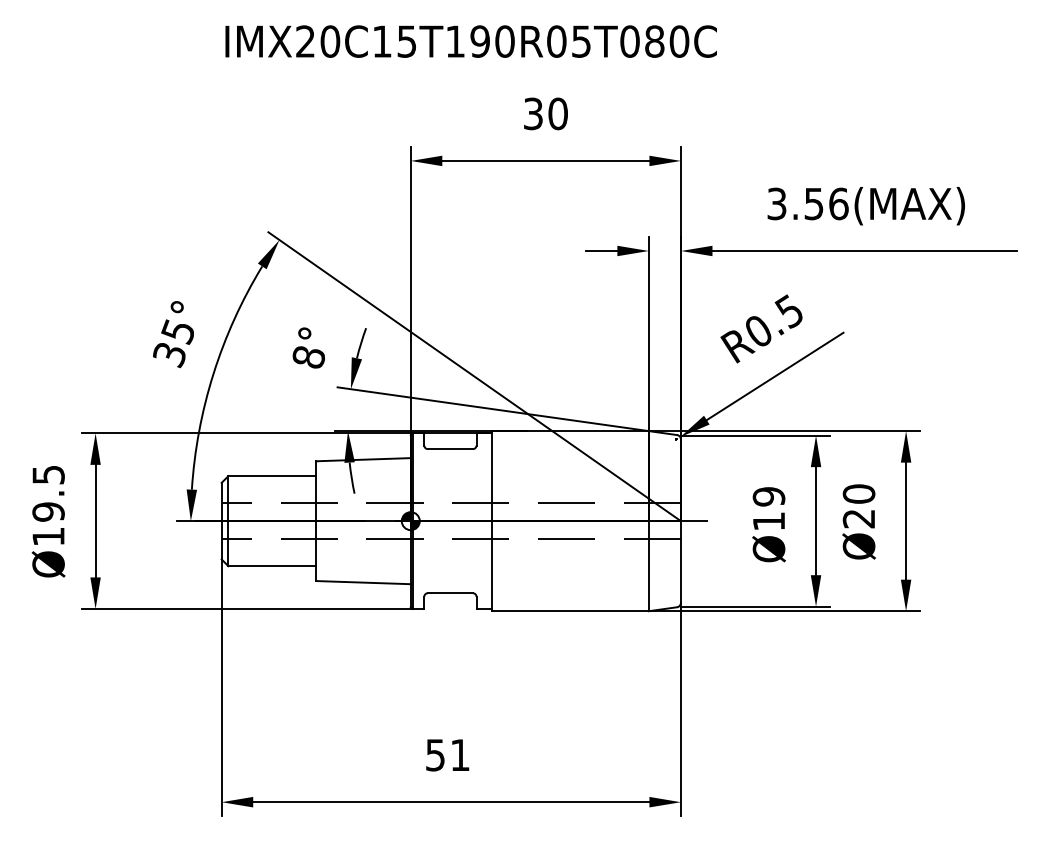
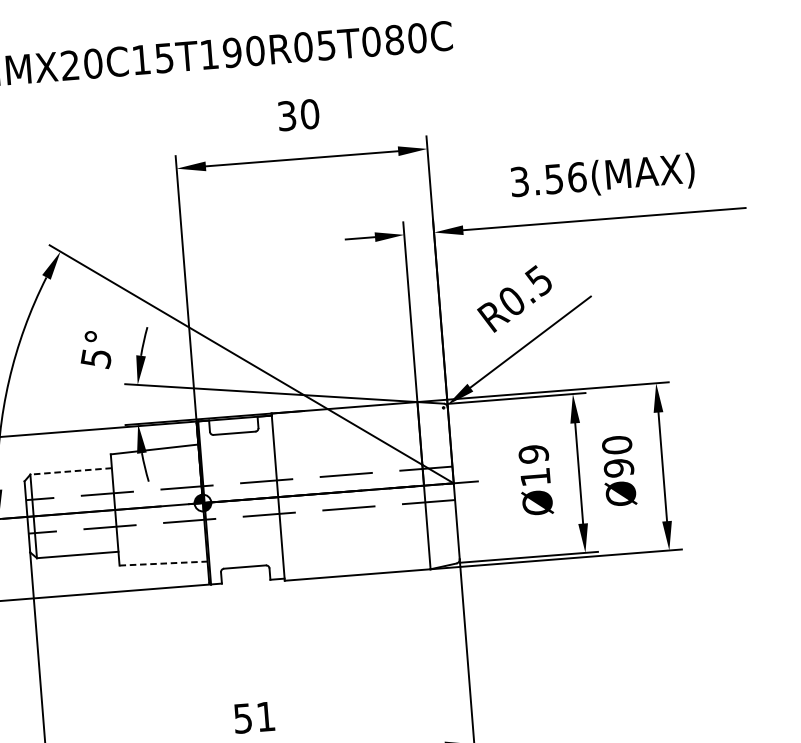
text: (307, 357) -> (95, 358), 8° -> 5°
line: (272, 476) -> (71, 471), solid -> dashed
text: (858, 518) -> (618, 467), Ø20 -> Ø90
line: (364, 582) -> (164, 563), solid -> dashed

